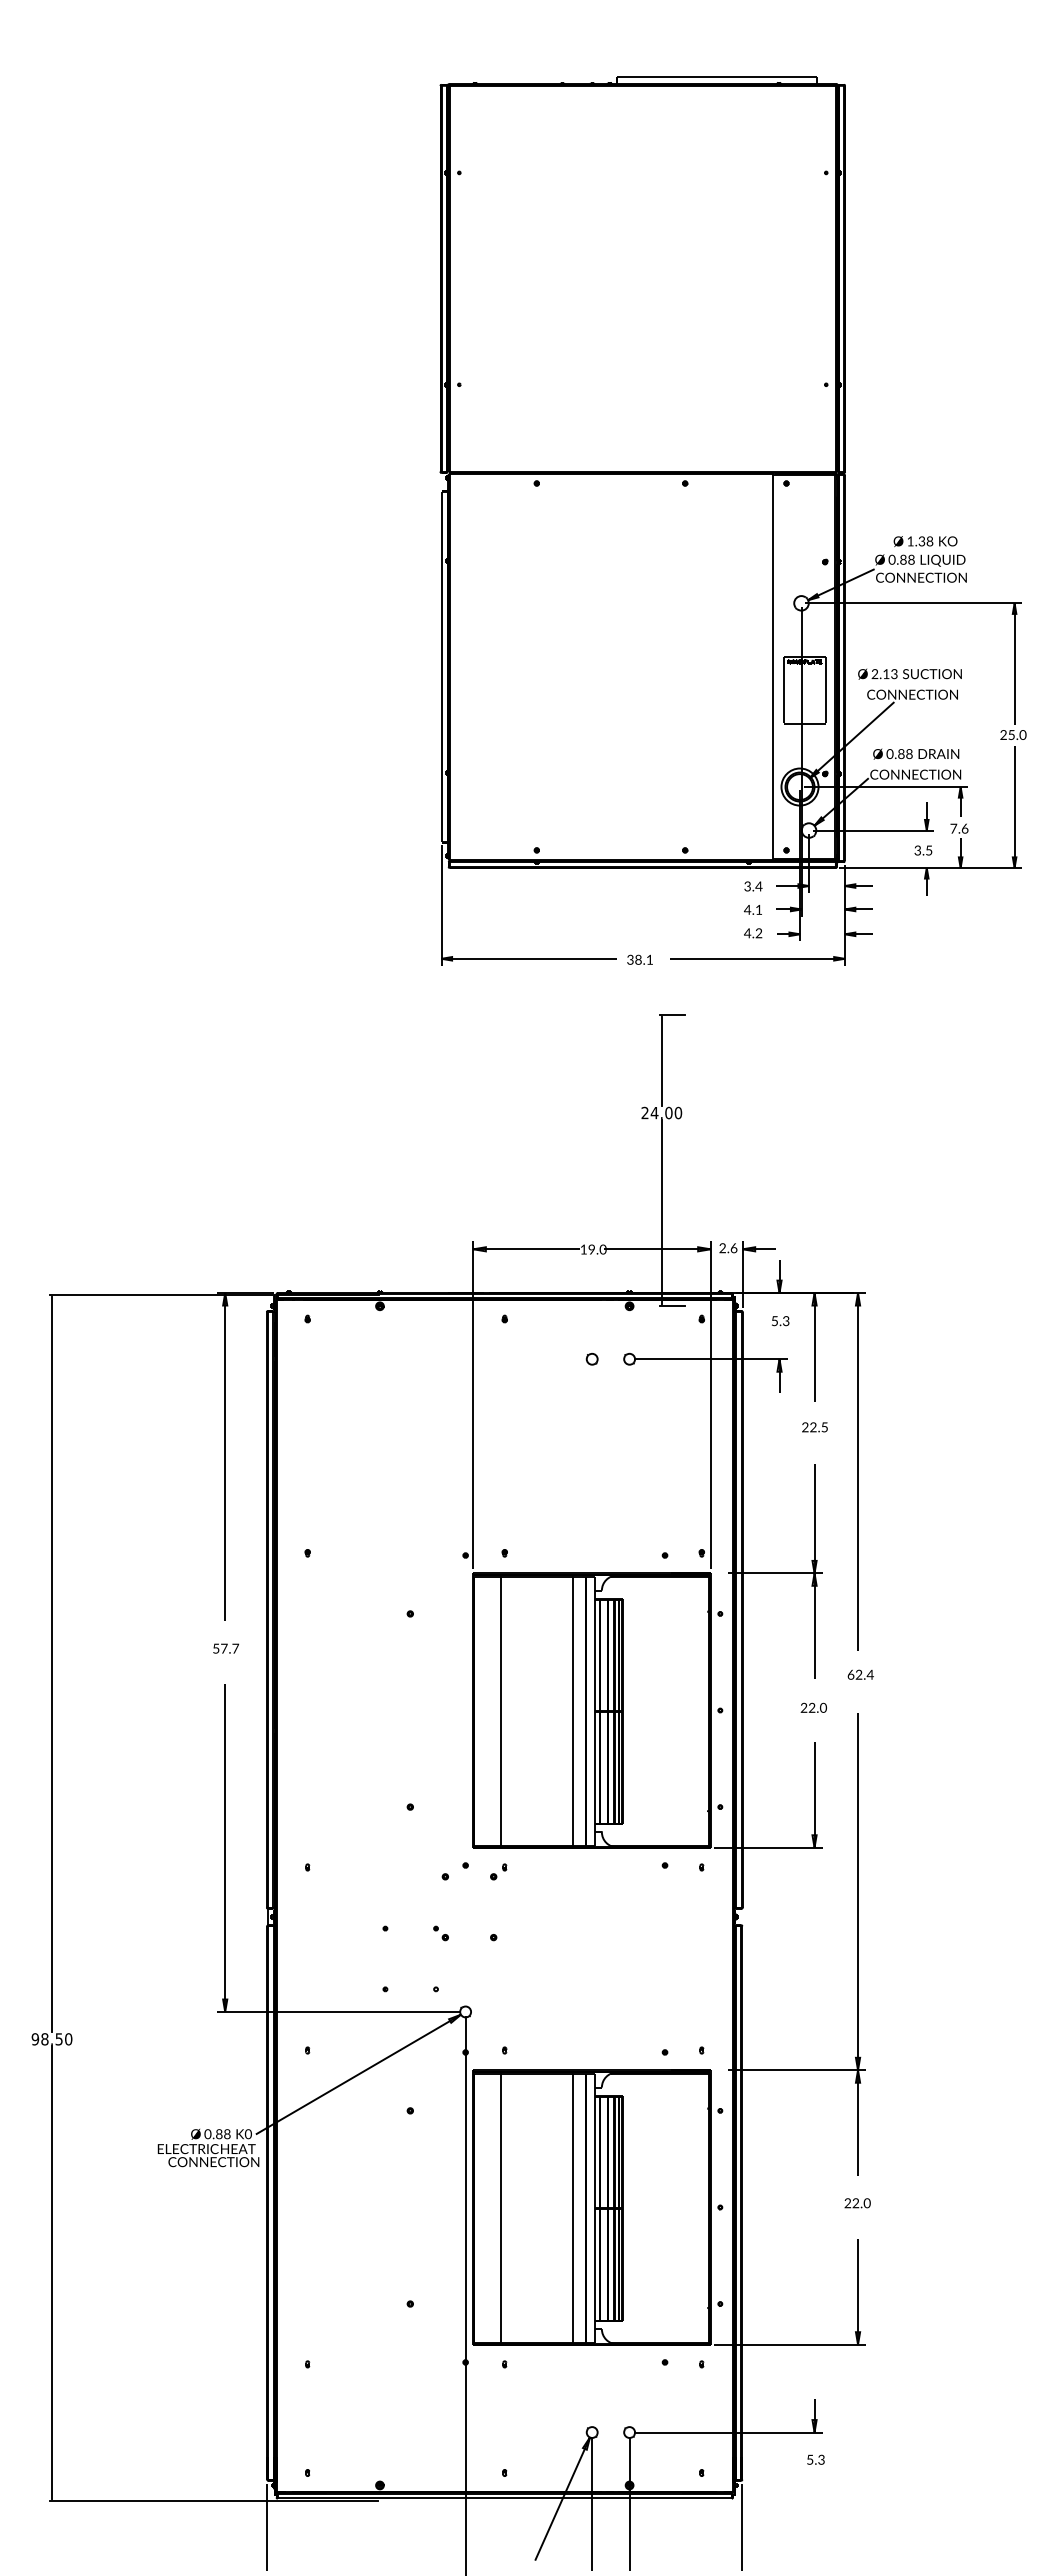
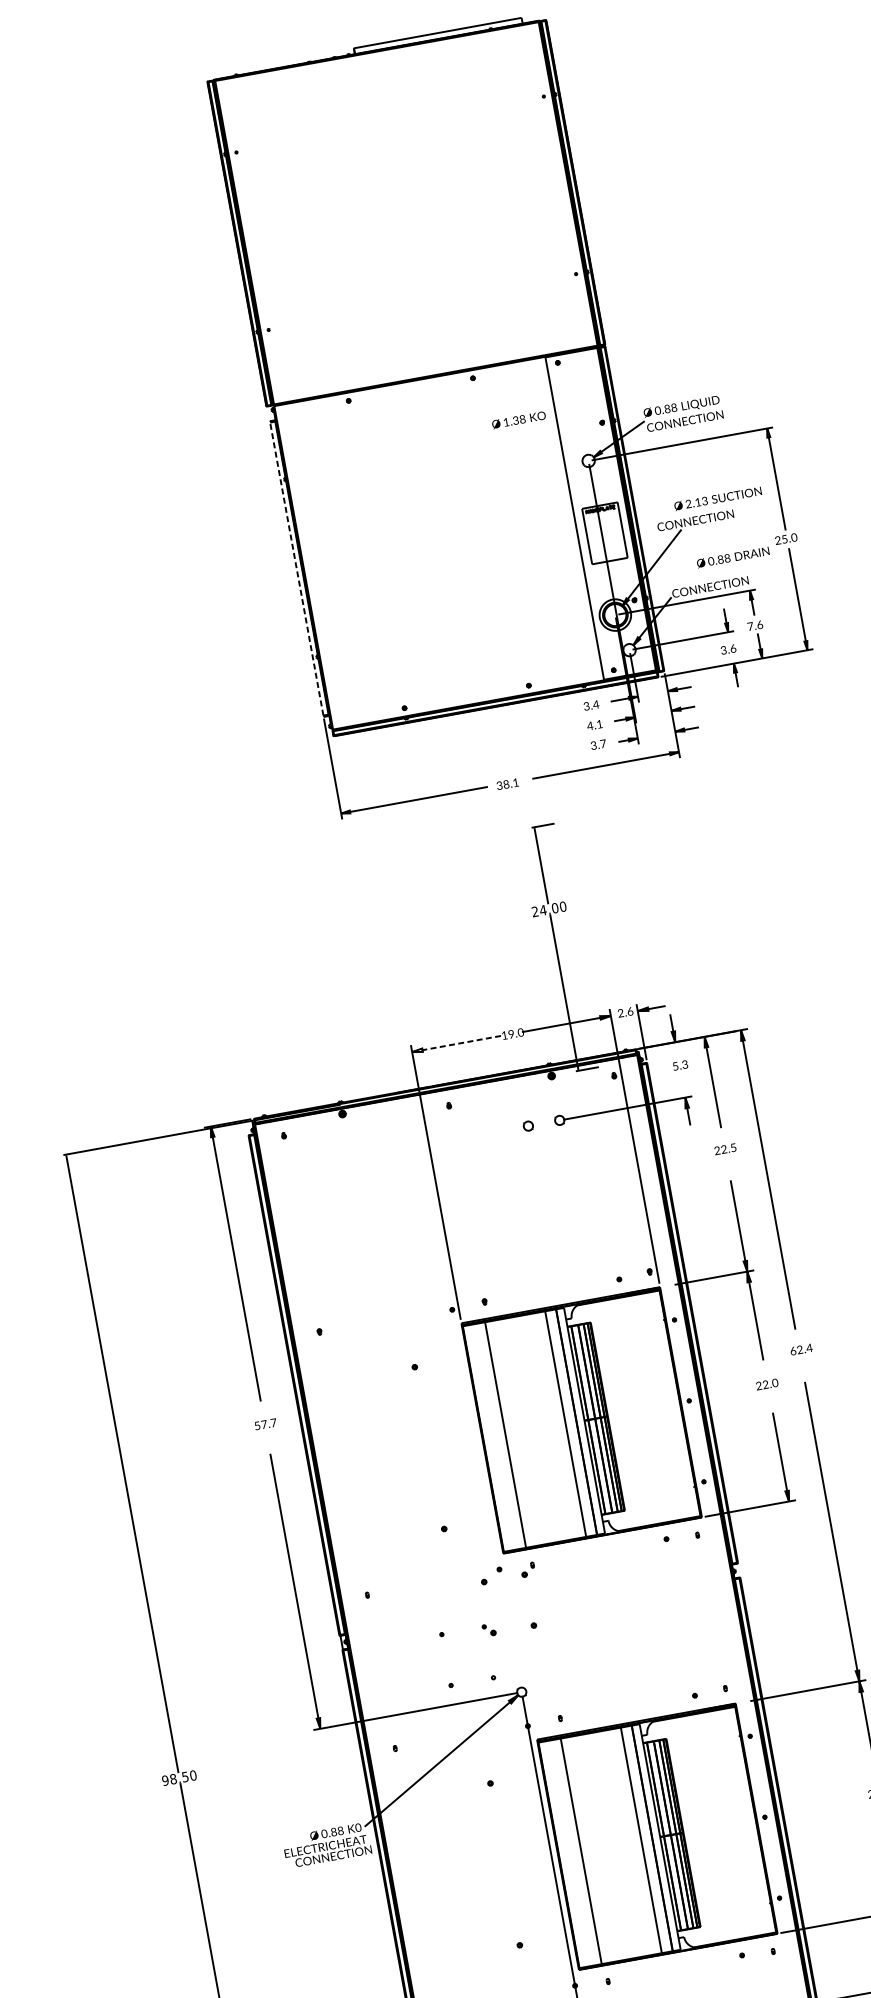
text: (925, 541) -> (518, 420), moved
line: (441, 667) -> (296, 569), solid -> dashed
text: (909, 673) -> (717, 498), moved
text: (916, 753) -> (733, 556), moved
text: (929, 850) -> (733, 648), 3.5 -> 3.6
text: (753, 933) -> (598, 744), 4.2 -> 3.7
line: (526, 1249) -> (456, 1044), solid -> dashed

